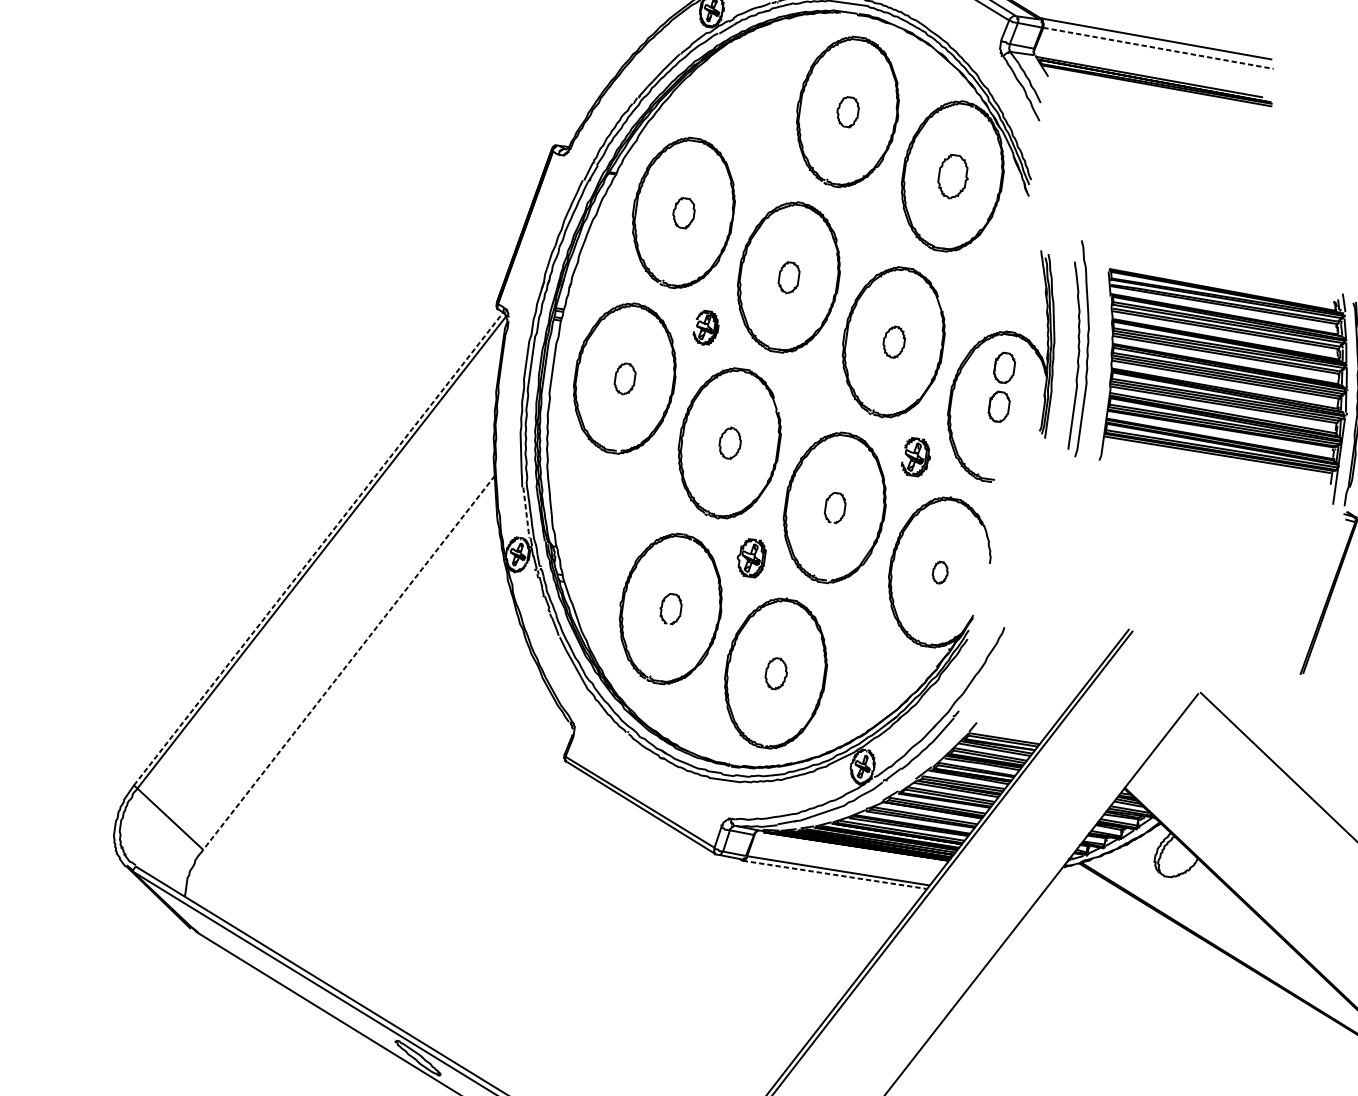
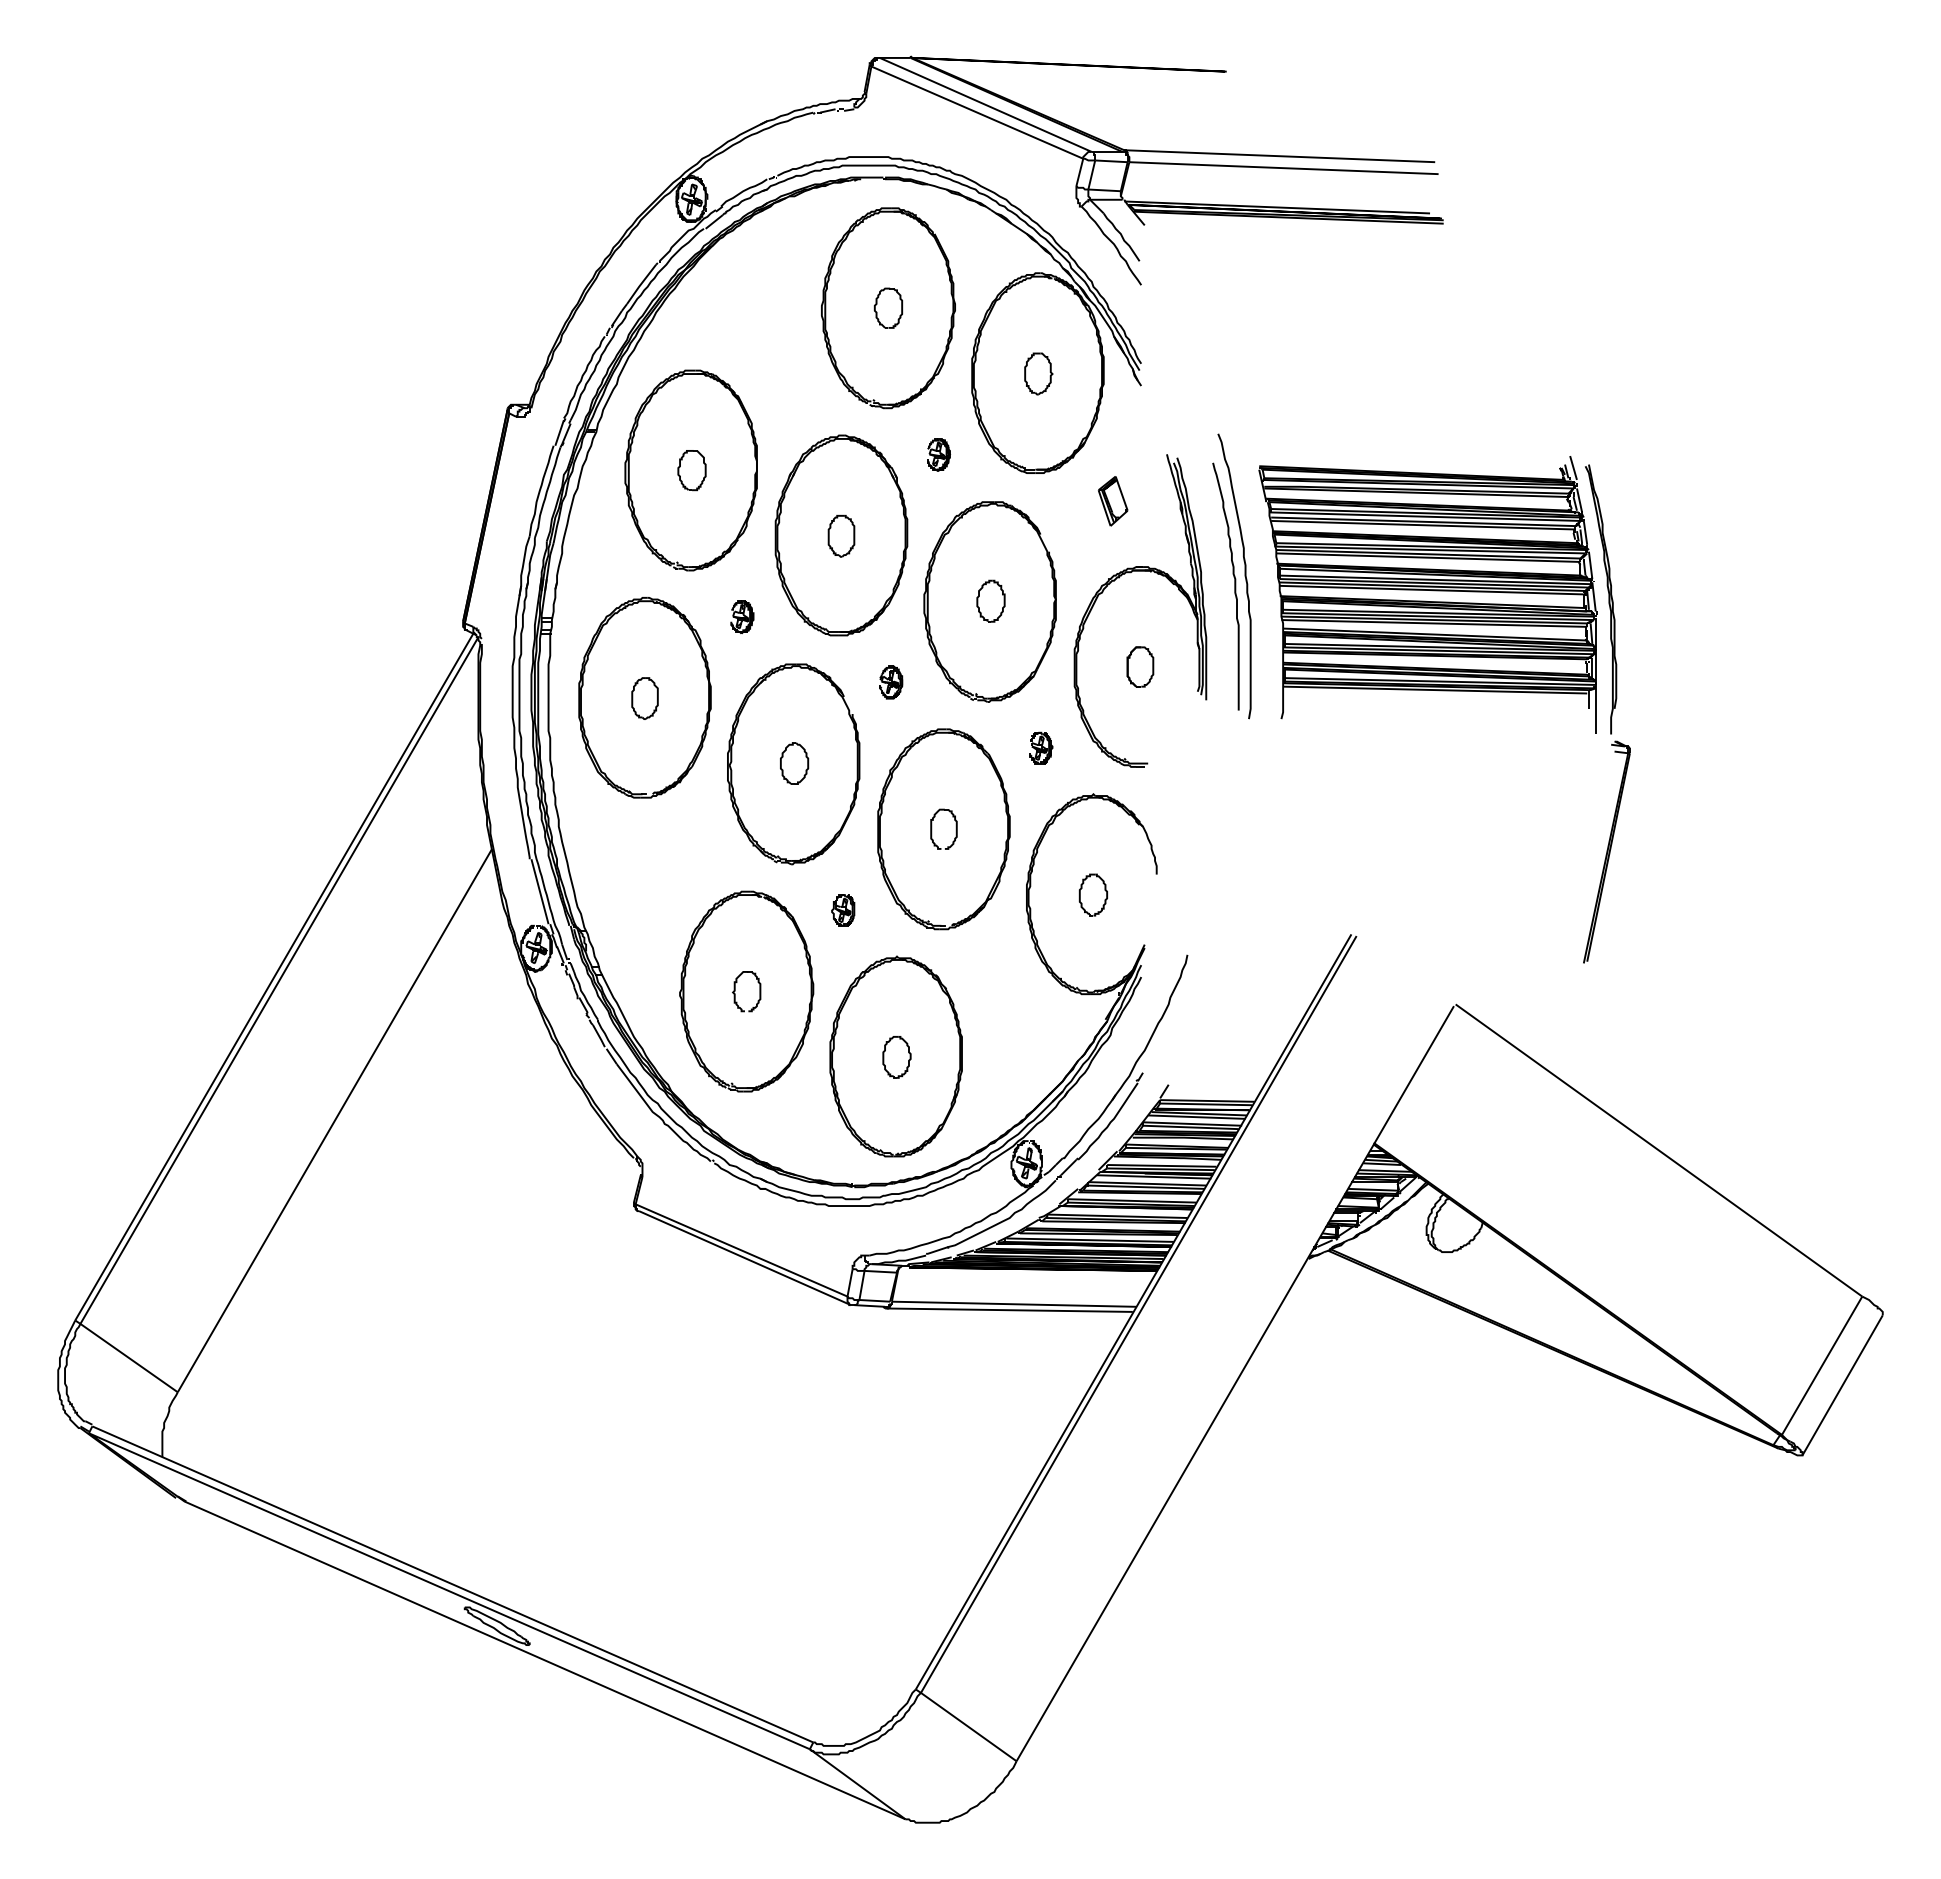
line: (1158, 48) -> (1283, 168), dashed -> solid
part: (953, 176) -> (1038, 373), size x0.71
part: (870, 226) -> (939, 454), added
part: (995, 280) -> (1112, 501), added
part: (706, 328) -> (742, 617), size x0.71
part: (1004, 367) -> (1140, 614), removed
part: (811, 392) -> (891, 682), added
part: (916, 456) -> (1041, 747), size x0.62
line: (526, 512) -> (540, 891), dashed -> solid
line: (318, 549) -> (274, 977), dashed -> solid
part: (751, 558) -> (843, 910), size x0.62
part: (940, 572) -> (1093, 894), size x1.43
line: (348, 662) -> (334, 1120), dashed -> solid
line: (835, 875) -> (1010, 1310), dashed -> solid

